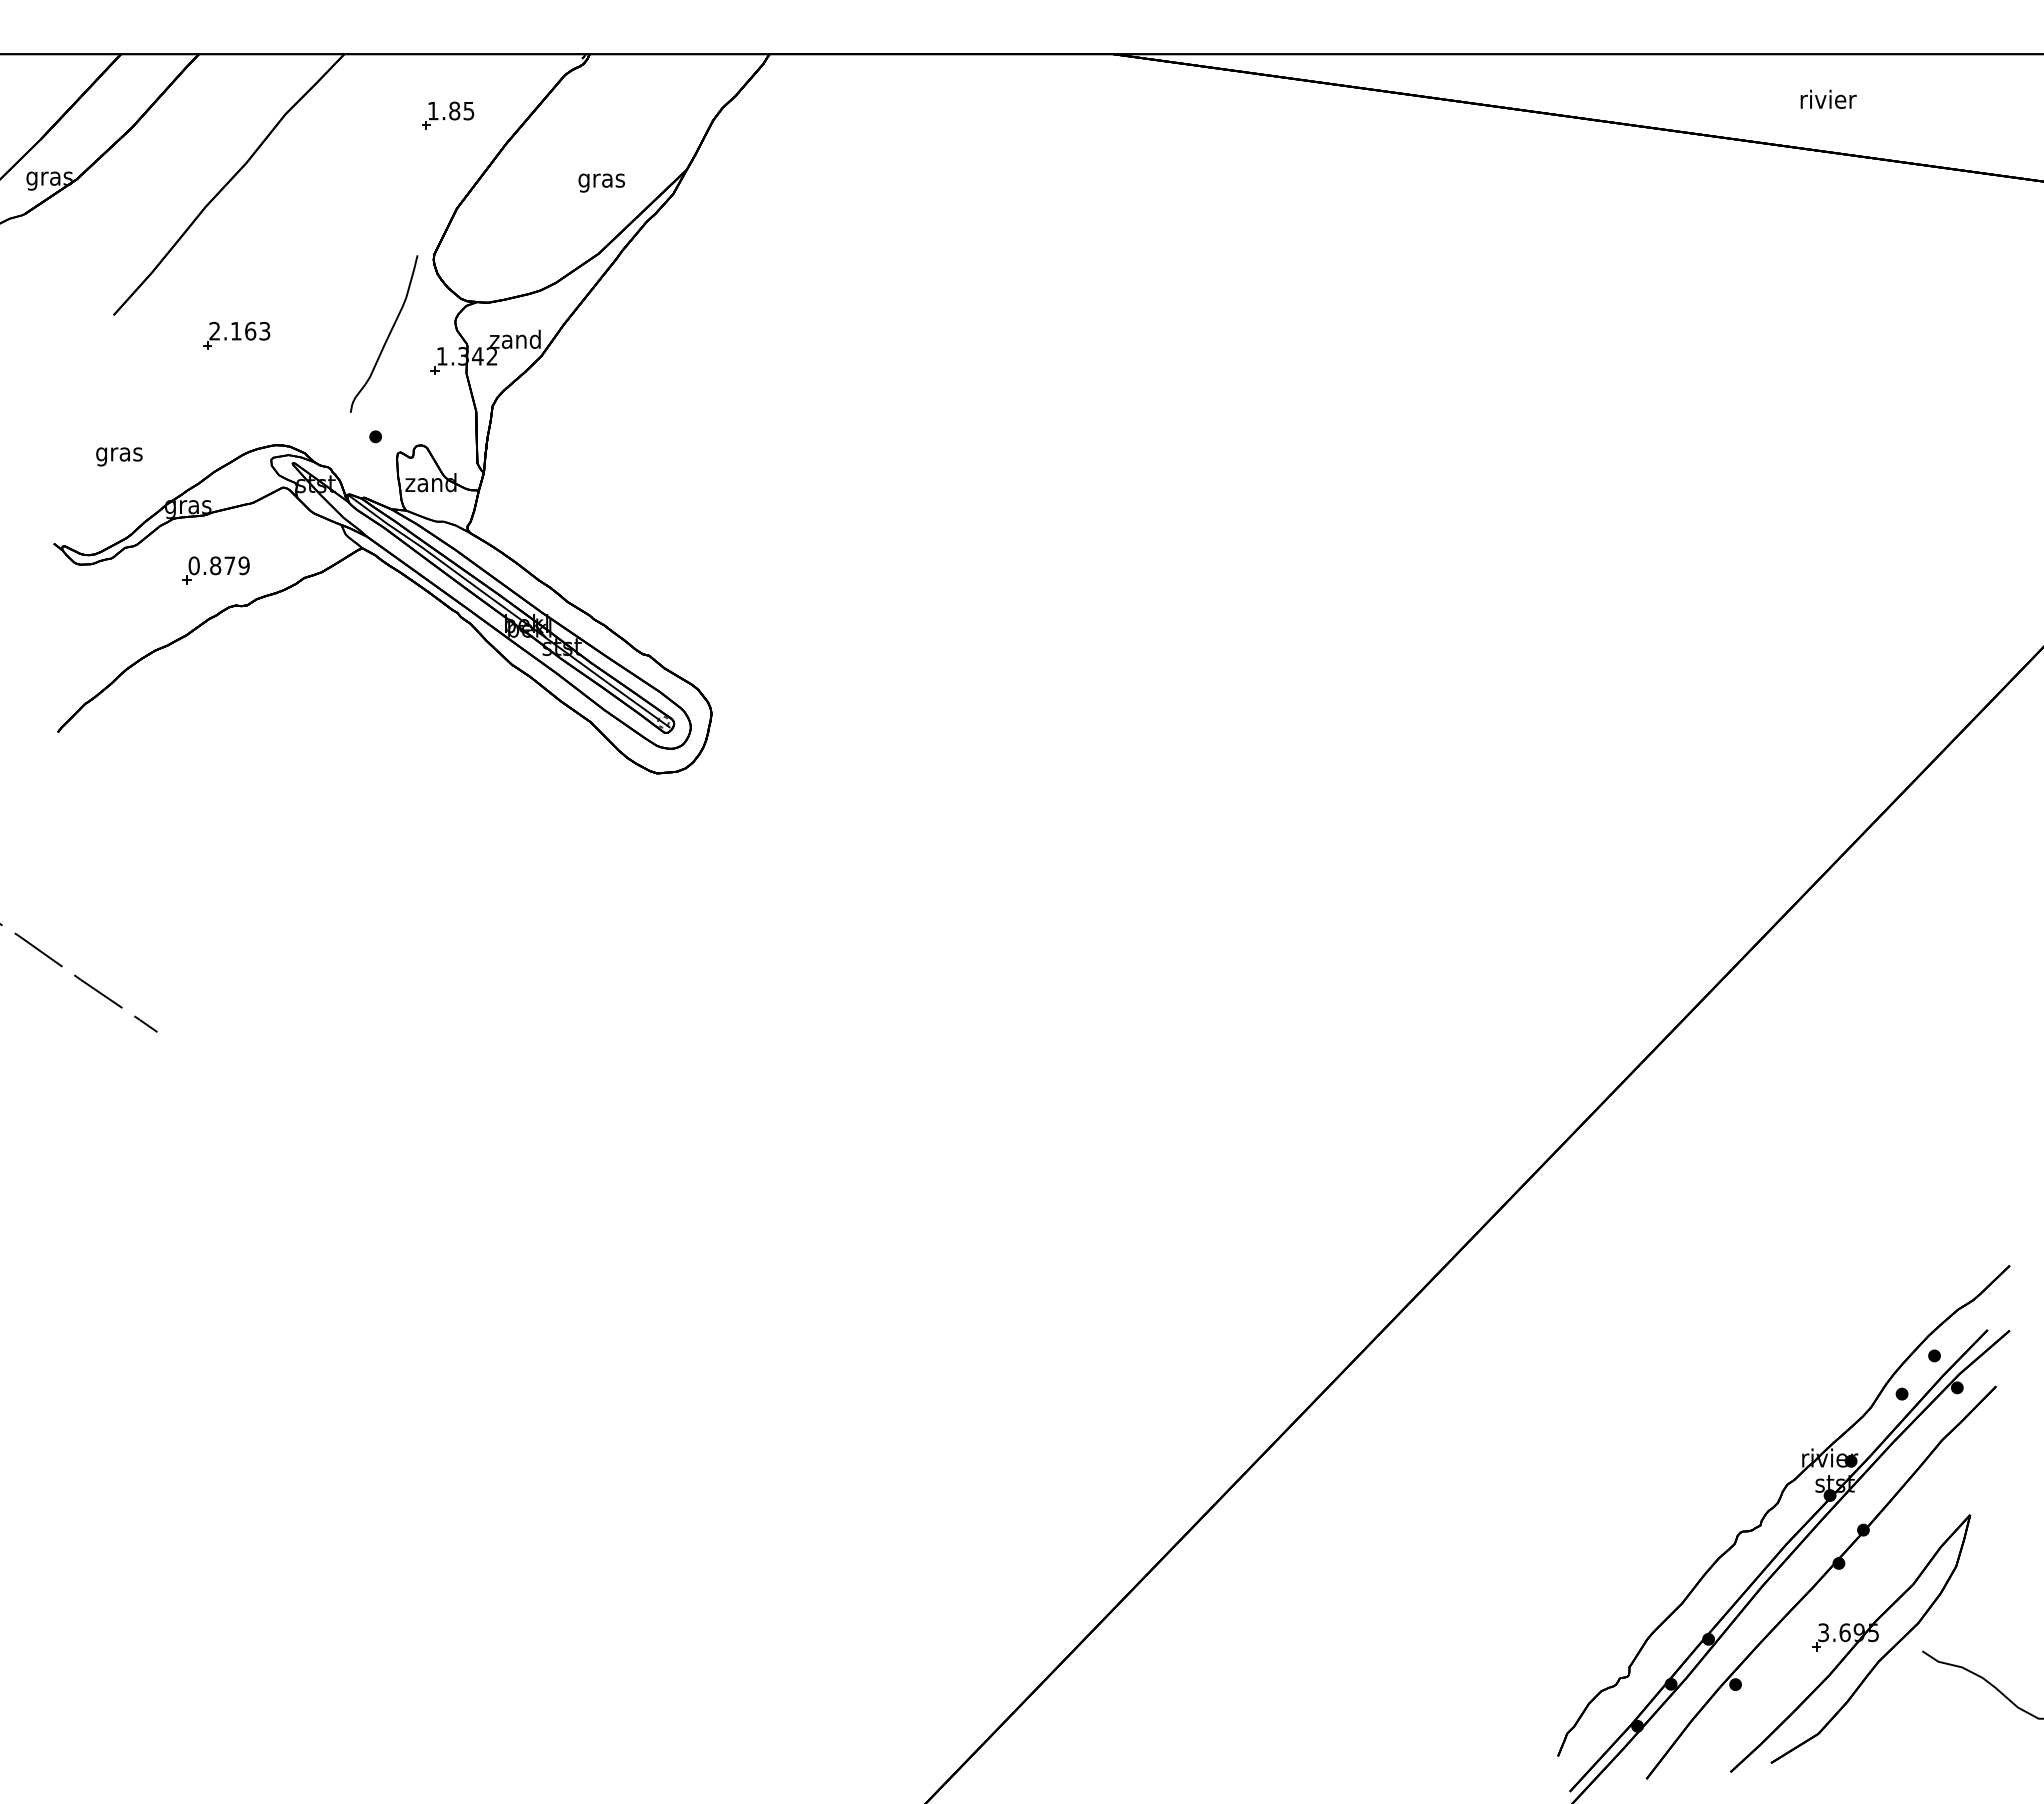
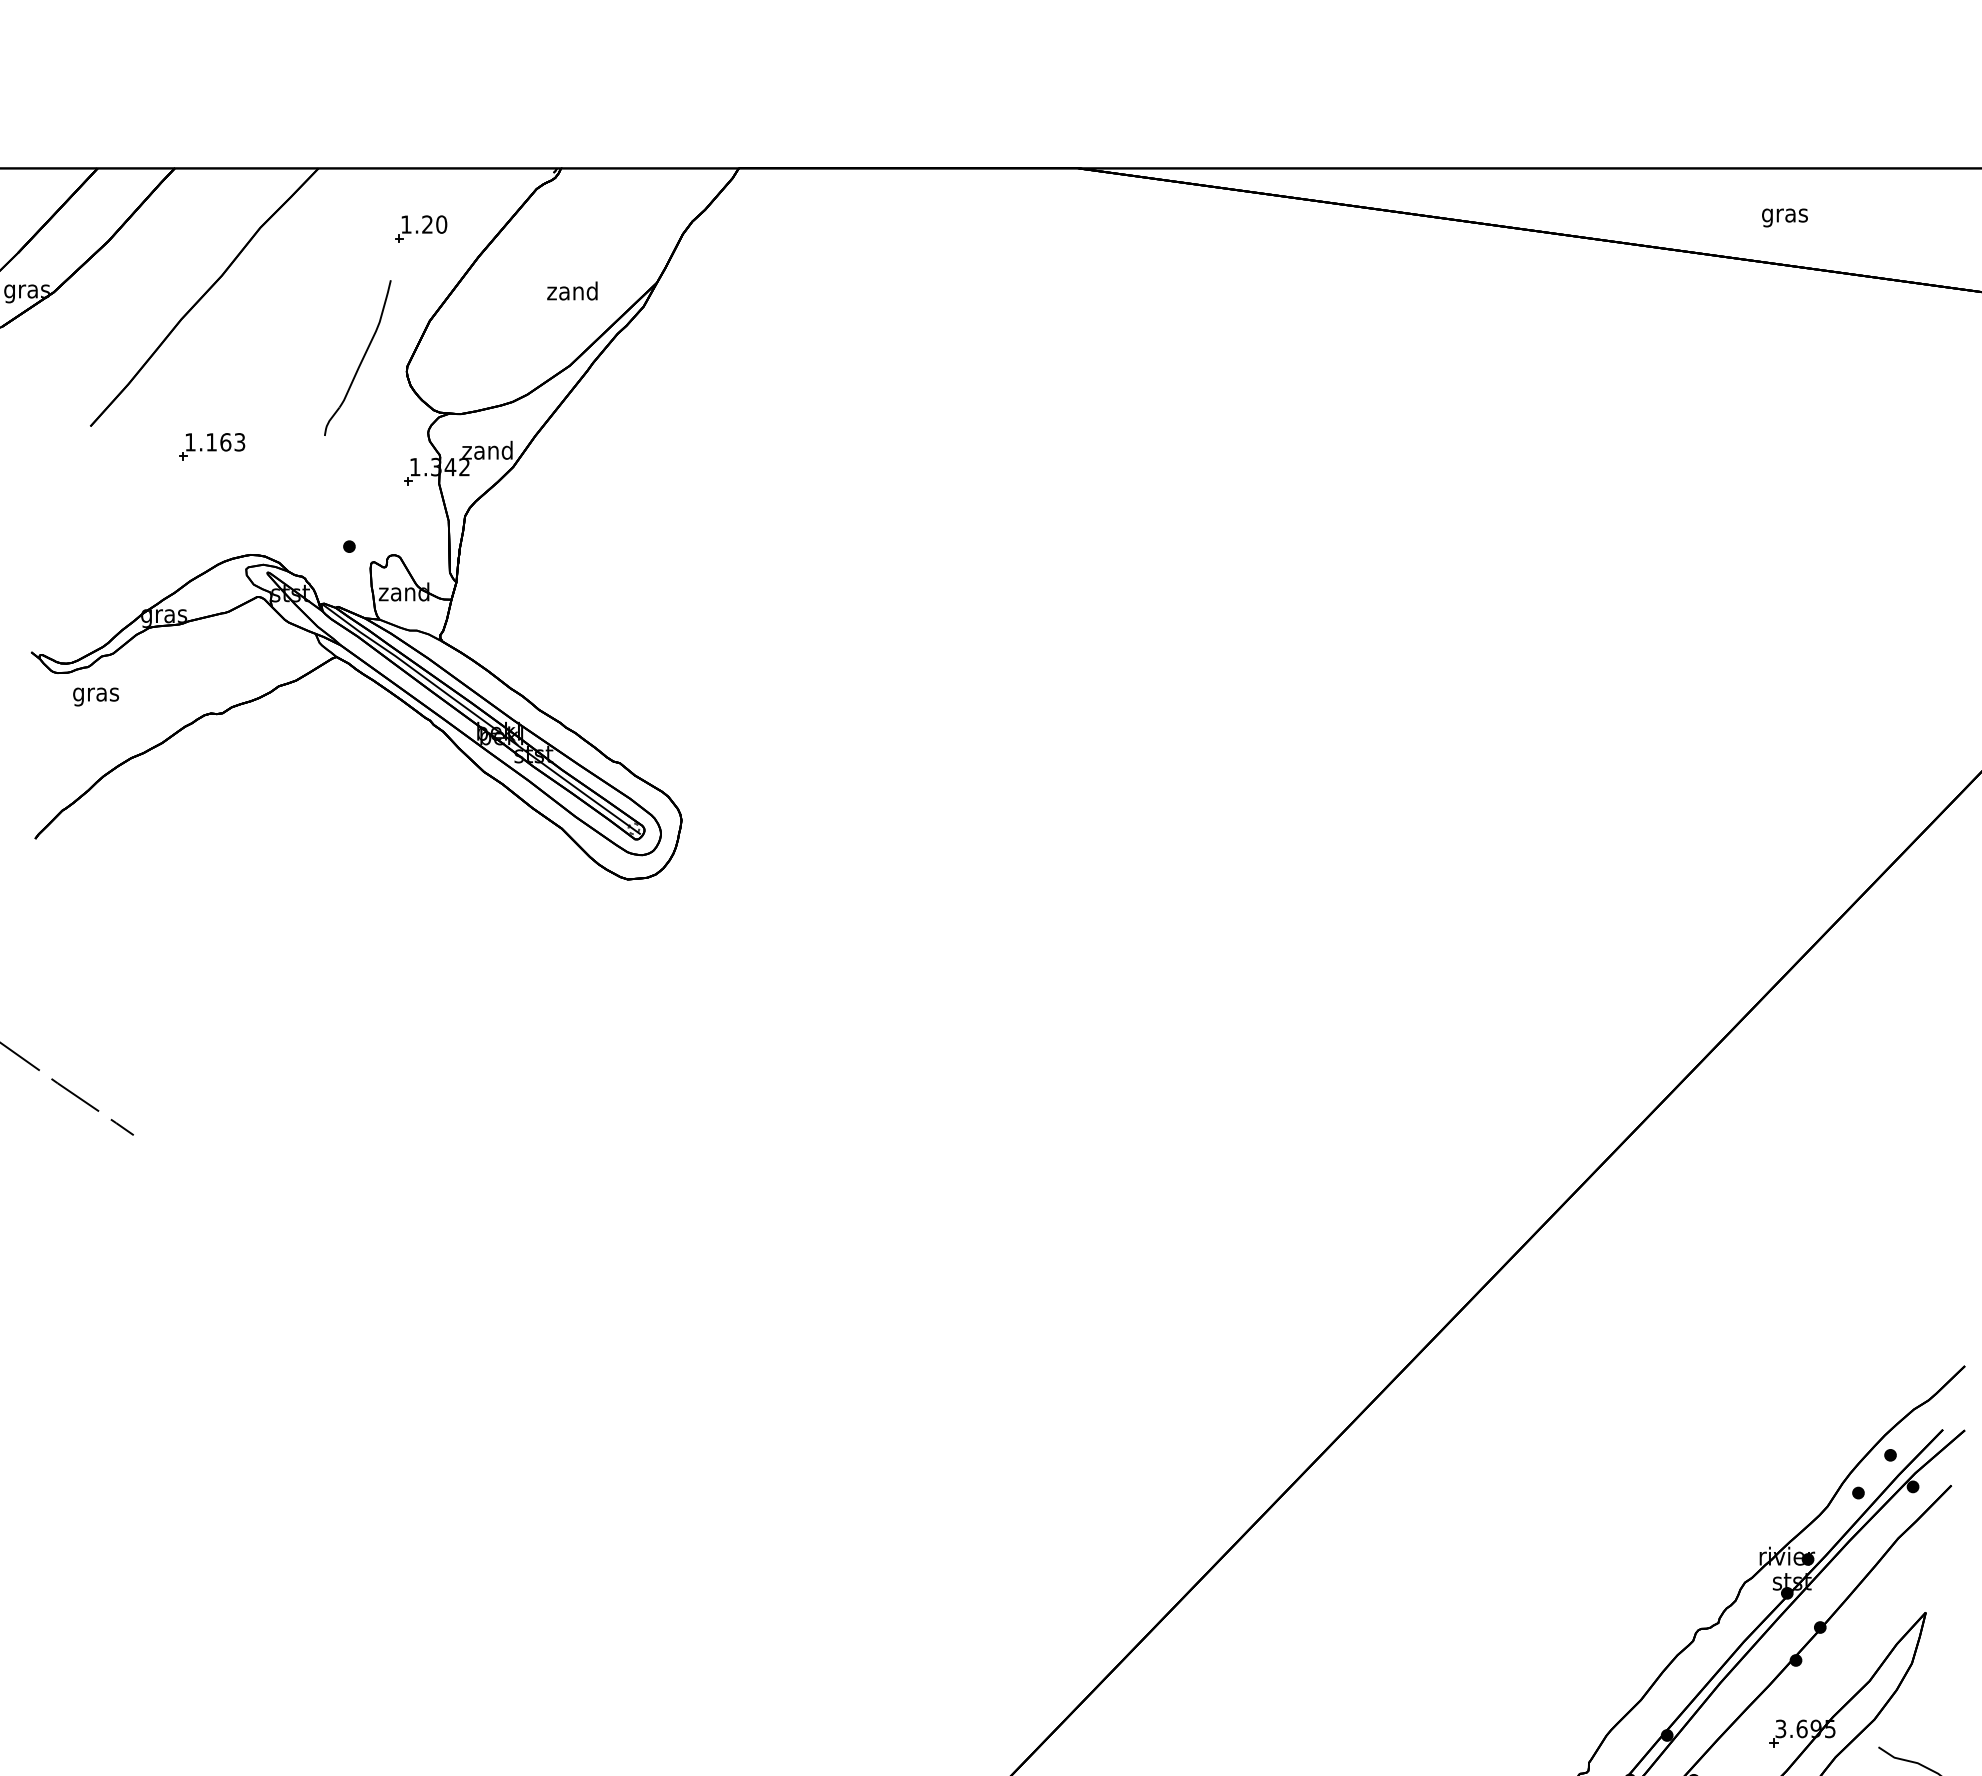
text: (1828, 101) -> (1785, 215), rivier -> gras
text: (461, 110) -> (434, 224), 1.85 -> 1.20
text: (600, 180) -> (571, 293), gras -> zand
text: (214, 330) -> (190, 441), 2.163 -> 1.163
part: (384, 333) -> (358, 357), moved
text: (119, 456) -> (96, 696), moved
part: (215, 570) -> (191, 678), removed

